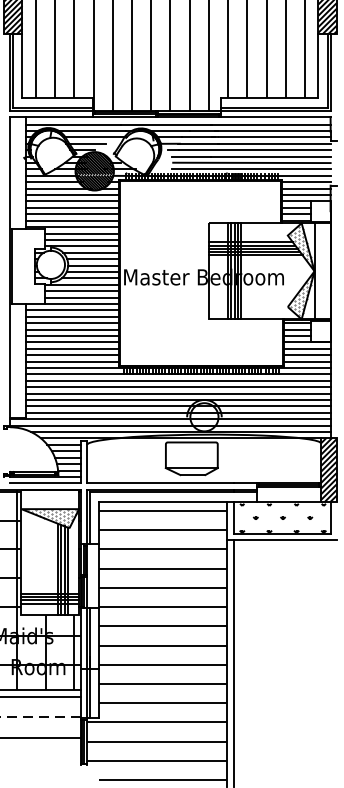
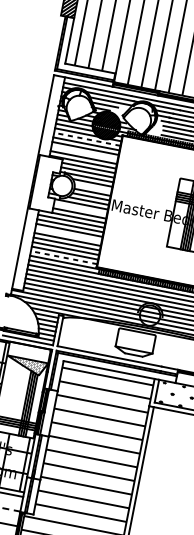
line: (72, 195) -> (87, 139), solid -> dashed
line: (72, 214) -> (84, 153), removed
line: (93, 259) -> (93, 188), removed
line: (81, 291) -> (80, 209), removed
line: (72, 329) -> (68, 234), removed
line: (72, 361) -> (64, 257), solid -> dashed

